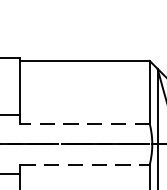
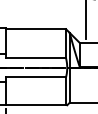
line: (85, 124) -> (36, 58), dashed -> solid
line: (85, 165) -> (36, 77), dashed -> solid

